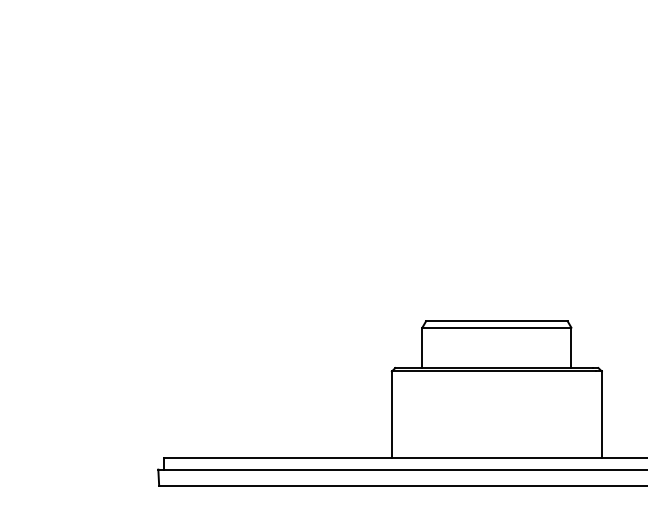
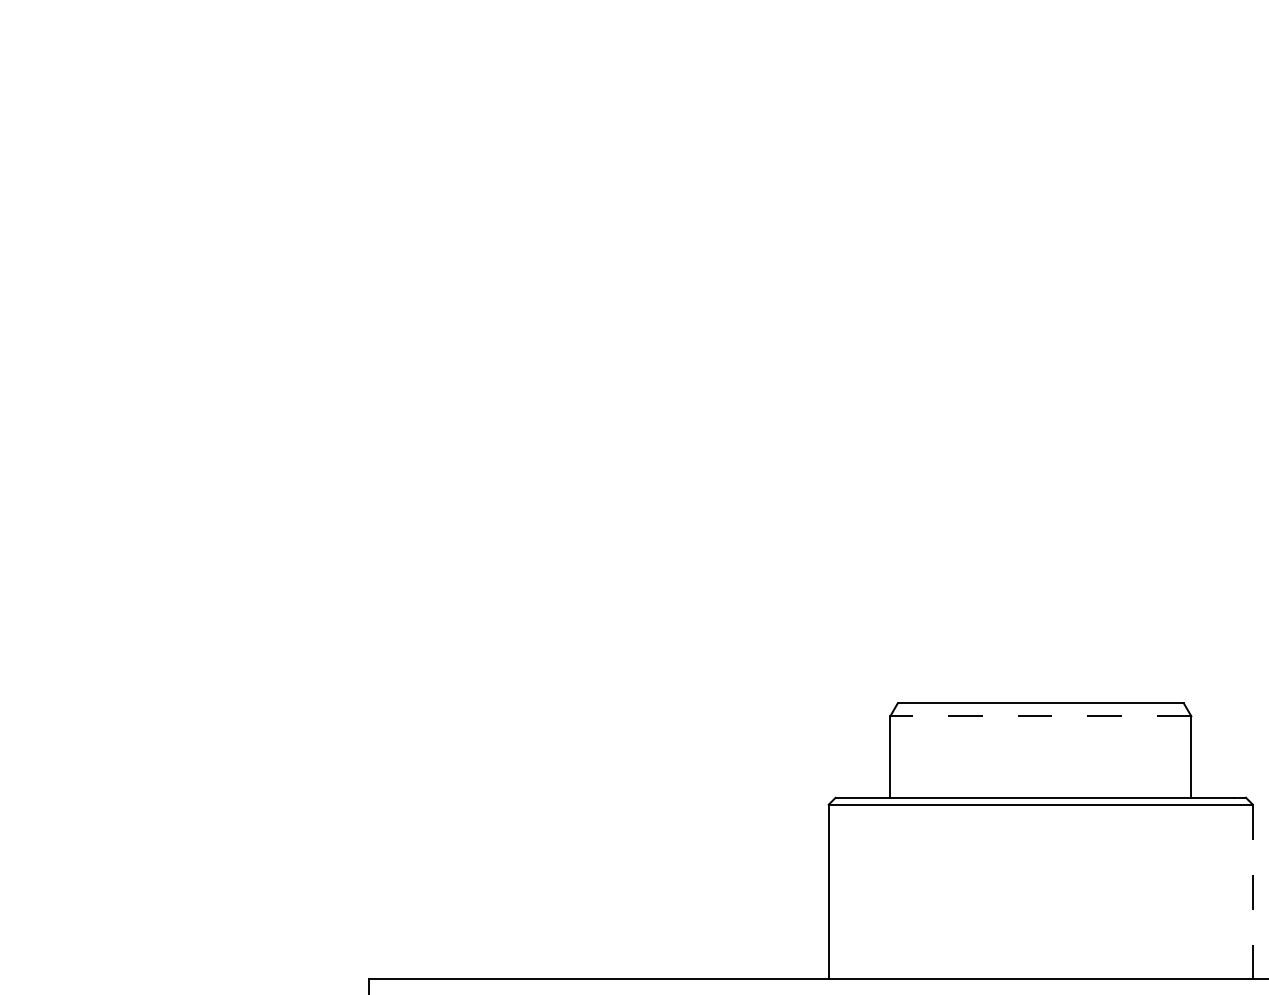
line: (496, 327) -> (1040, 715), solid -> dashed
line: (601, 414) -> (1252, 891), solid -> dashed

